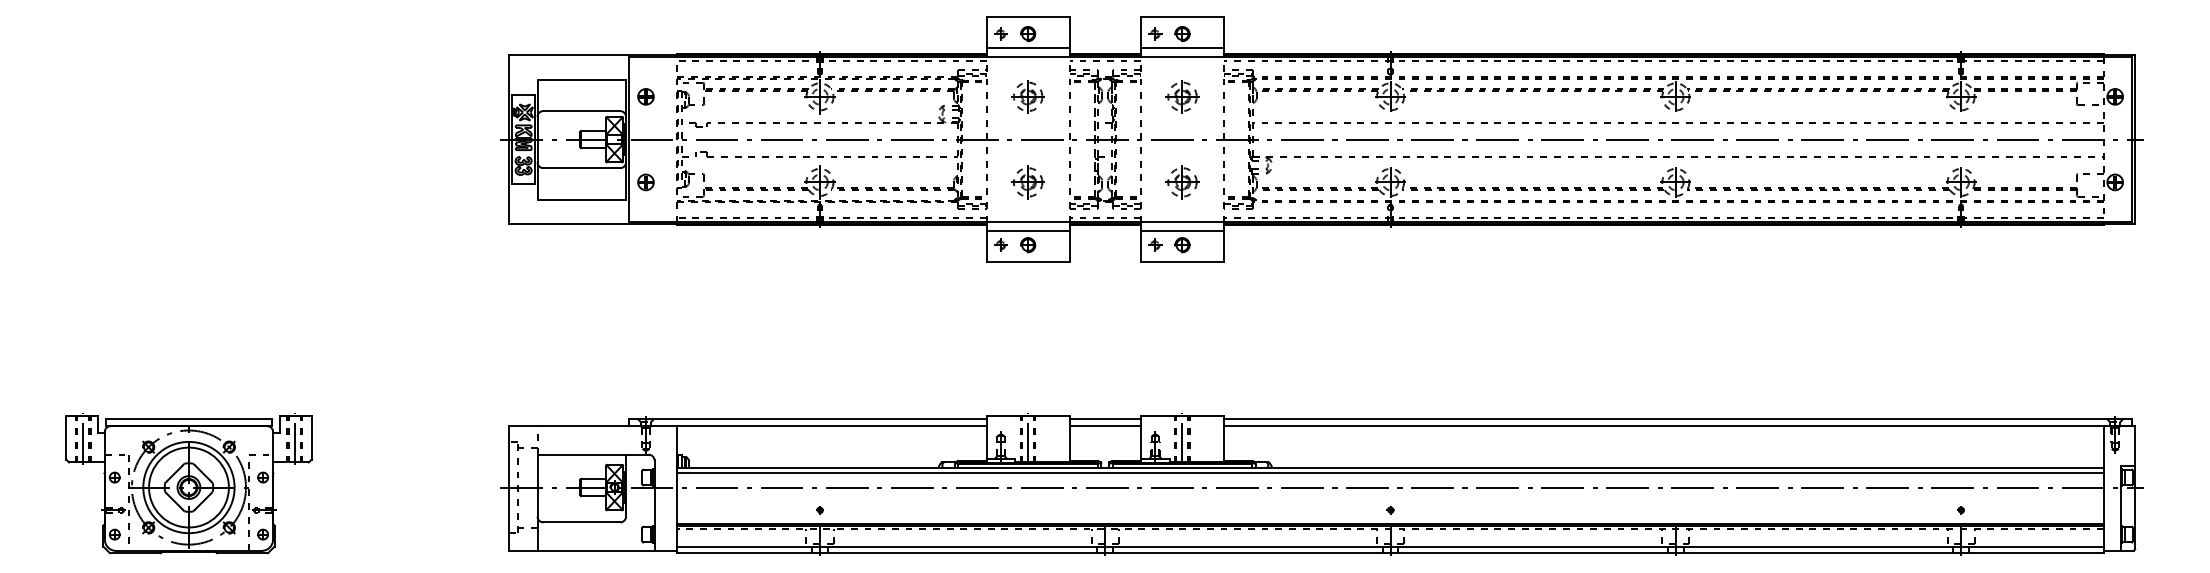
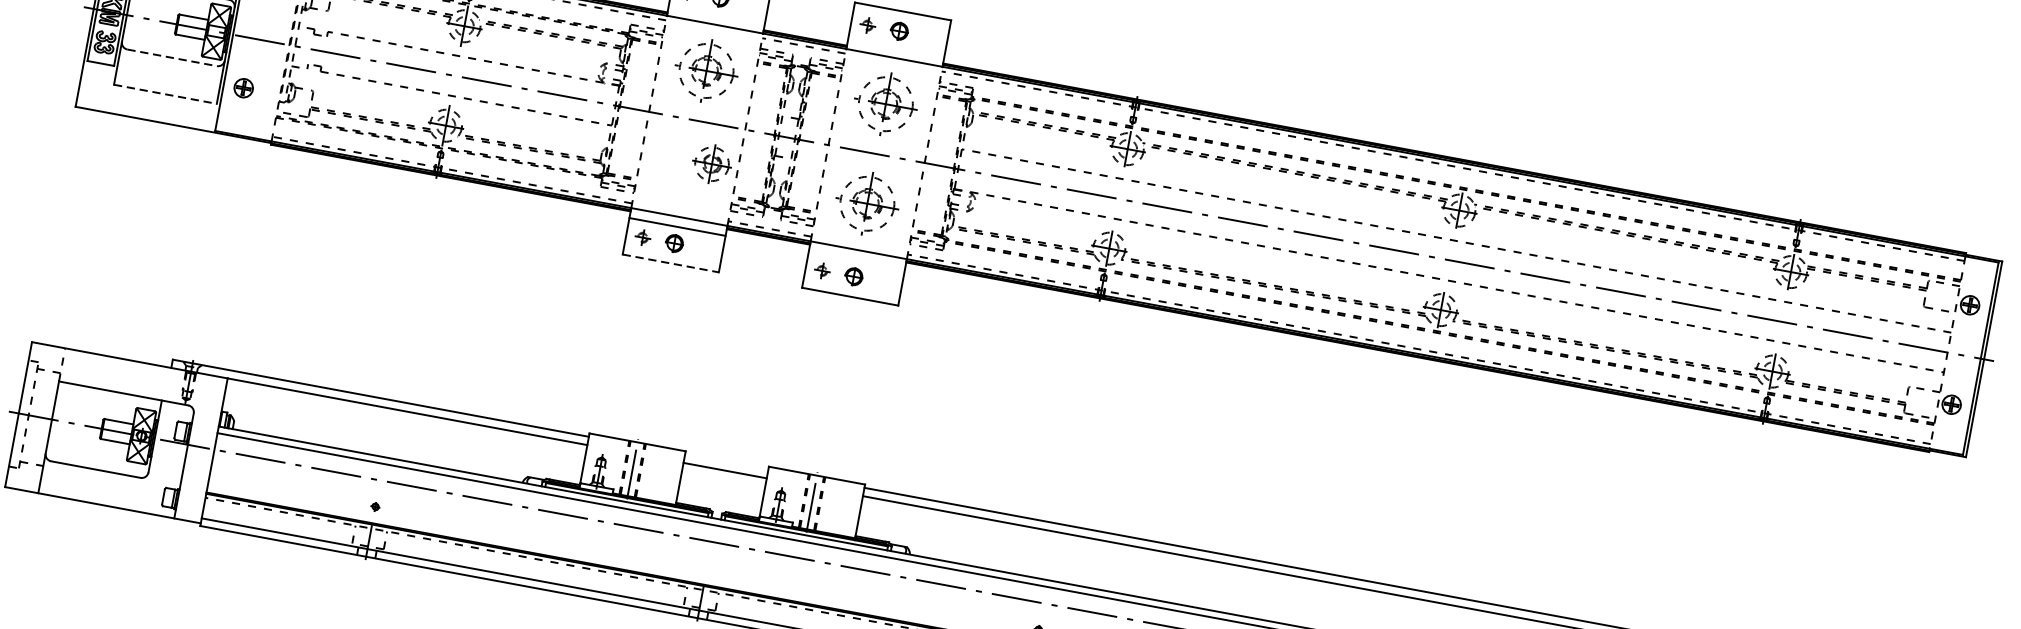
line: (1027, 48) -> (716, 14), removed
line: (1182, 48) -> (896, 48), removed
part: (1027, 96) -> (705, 70), size x1.6
part: (1182, 96) -> (885, 103), size x1.6
line: (581, 168) -> (171, 58), solid -> dashed
part: (1027, 182) -> (711, 164), moved
part: (1182, 182) -> (867, 203), size x1.6
line: (582, 199) -> (166, 94), solid -> dashed
line: (1182, 230) -> (857, 259), removed
line: (1028, 262) -> (671, 263), solid -> dashed
line: (1105, 419) -> (726, 462), removed

